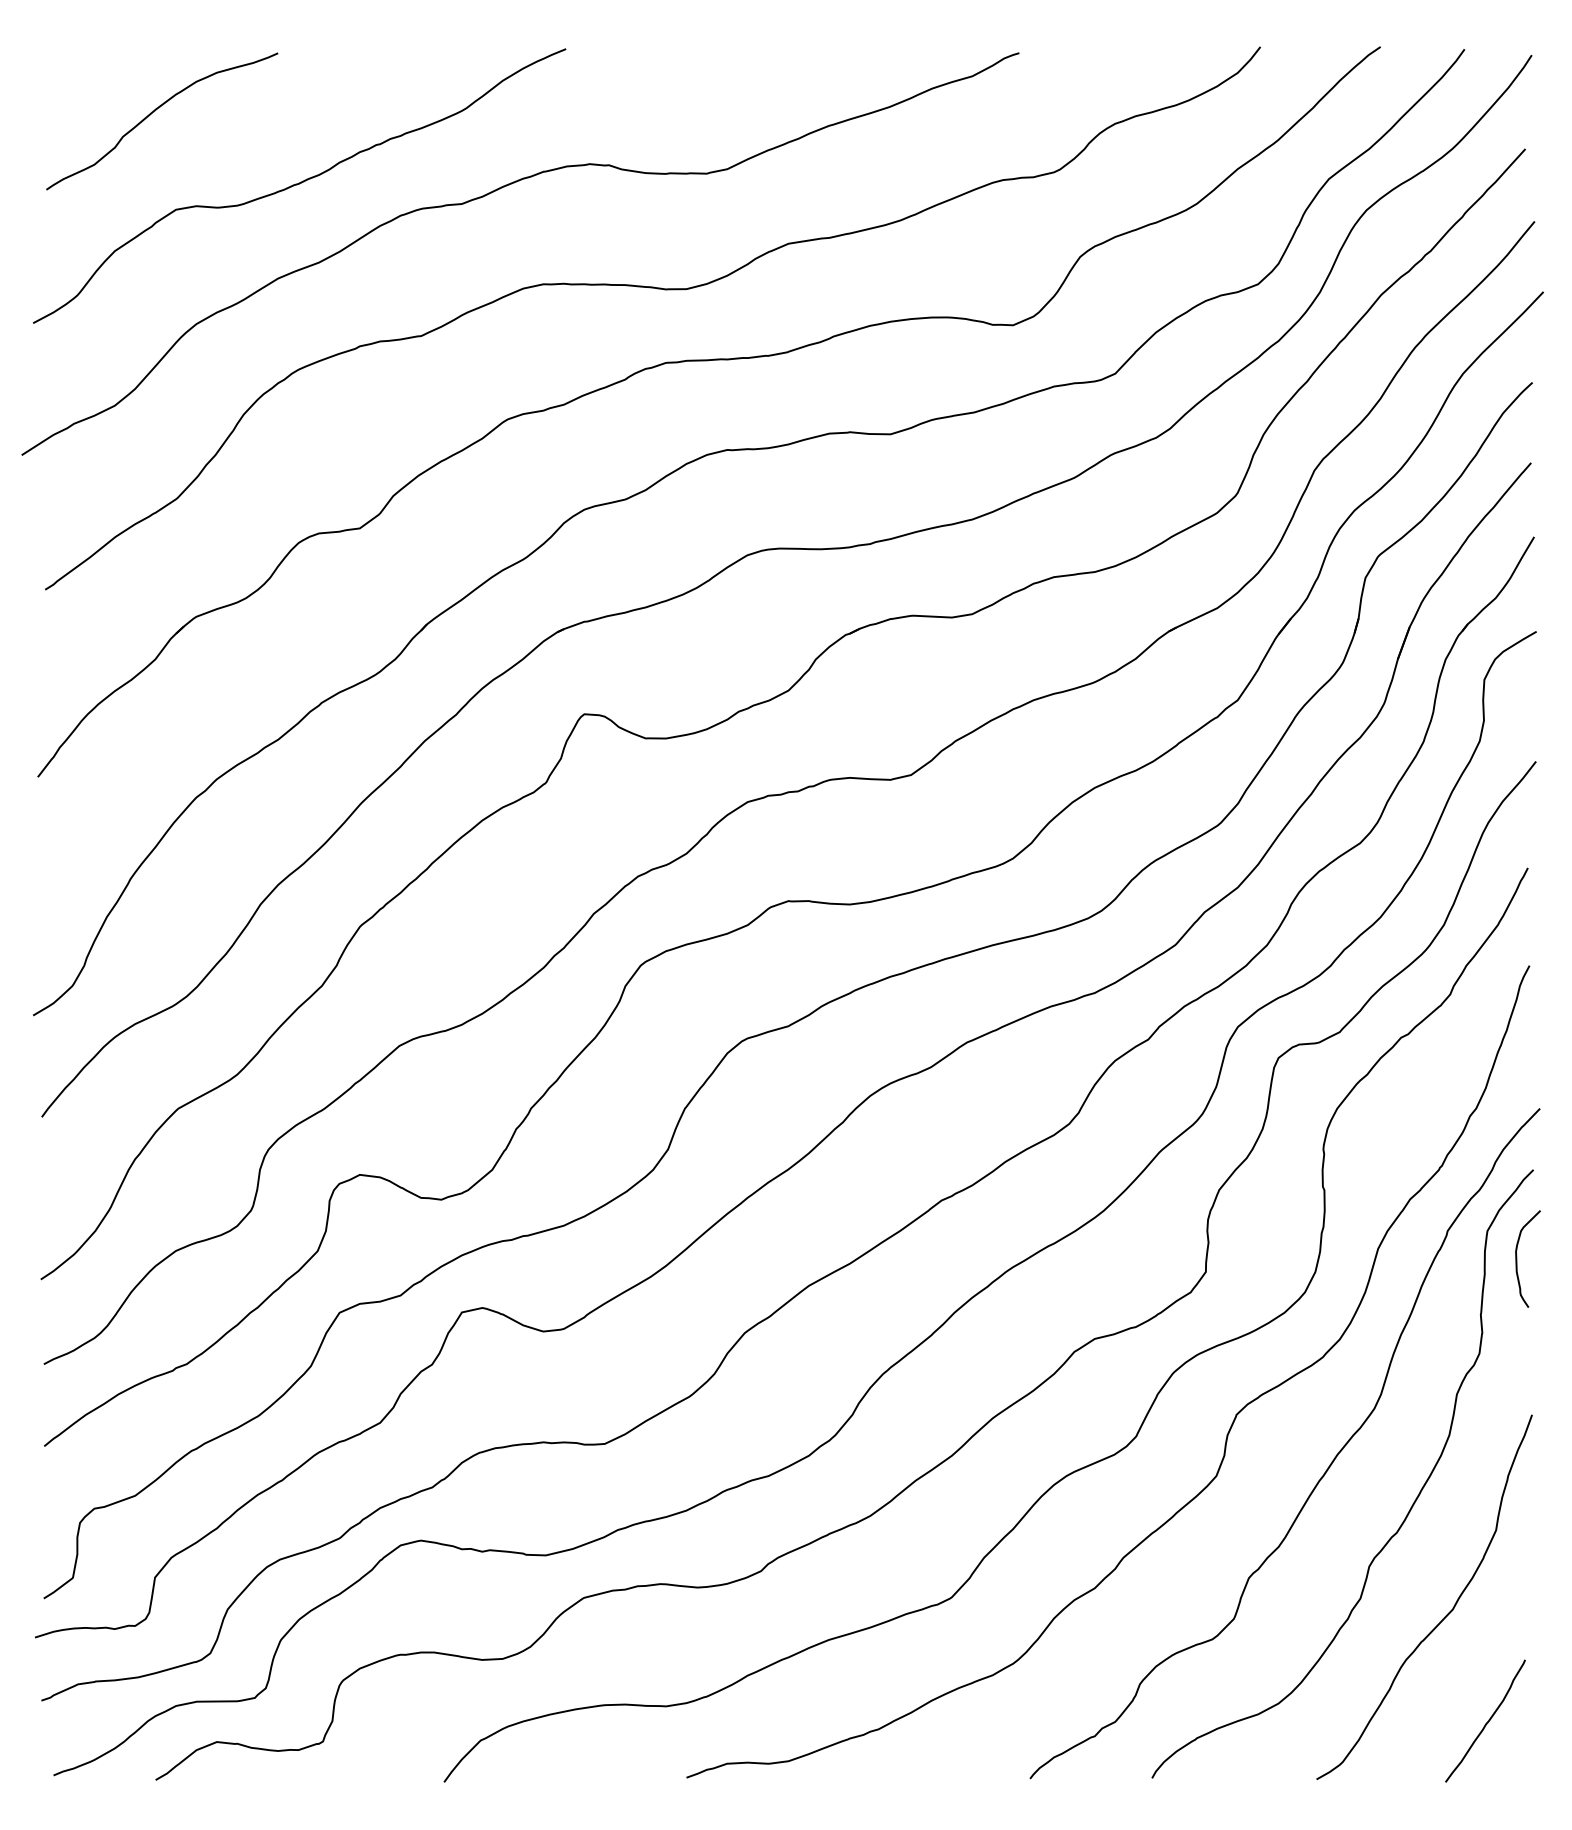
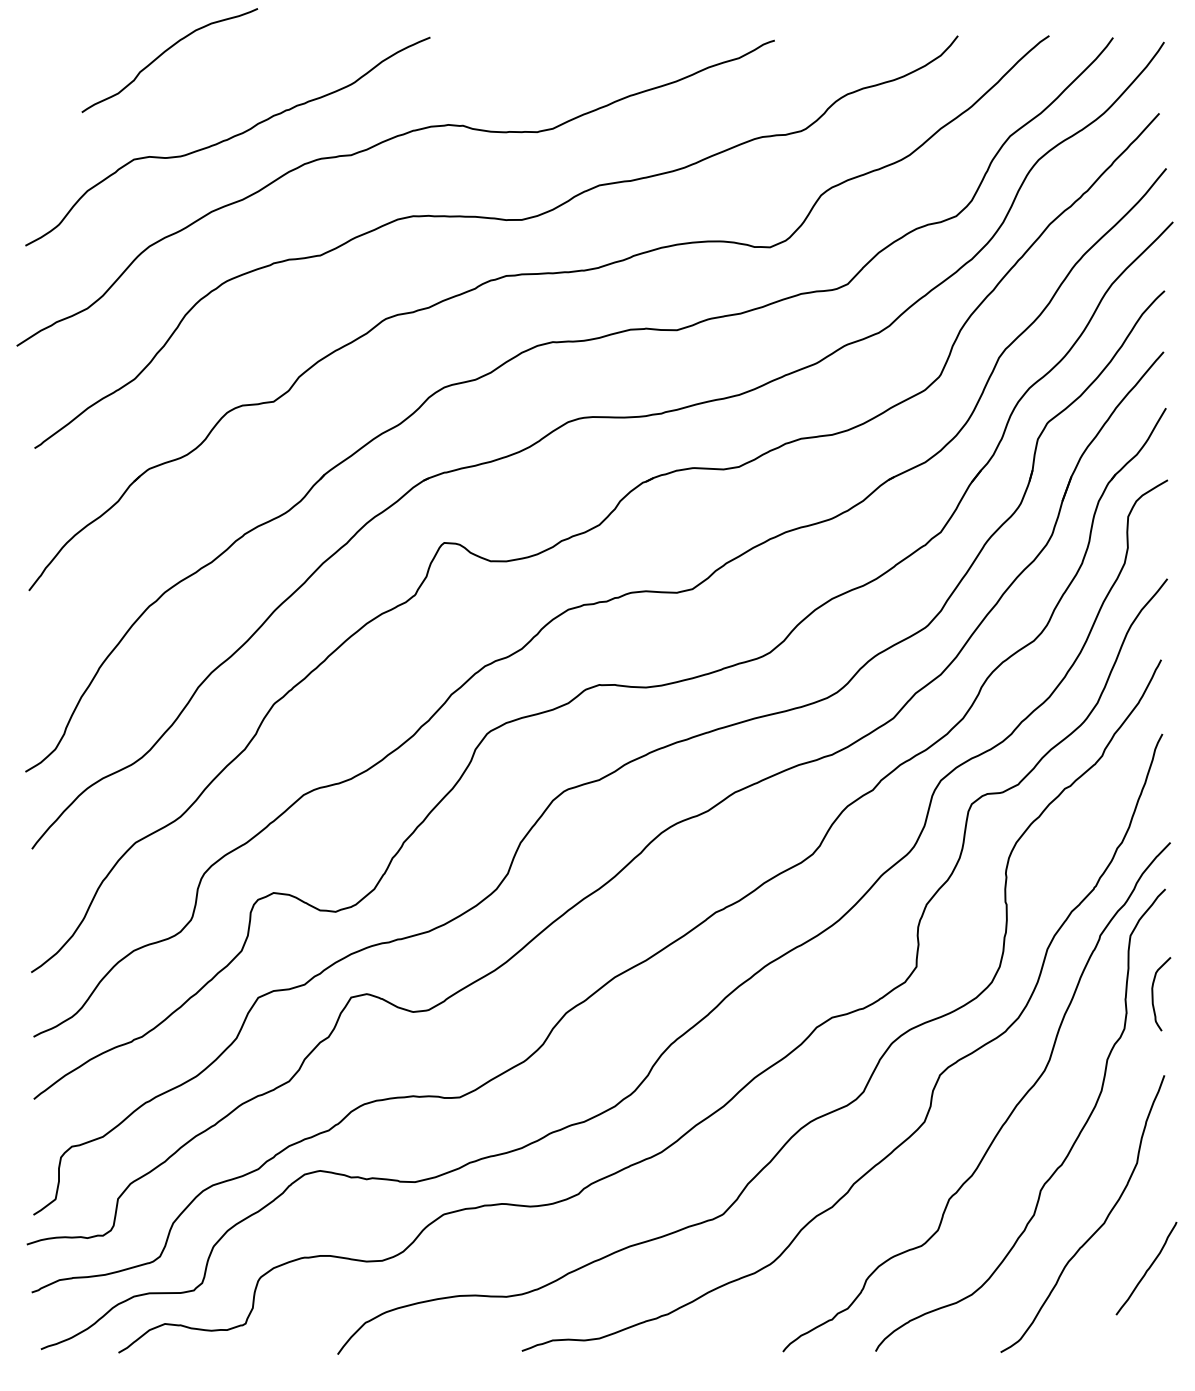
curve: (155, 111) -> (164, 53), moved
curve: (1517, 1258) -> (1153, 993), moved
curve: (1487, 1721) -> (1148, 1268), moved

